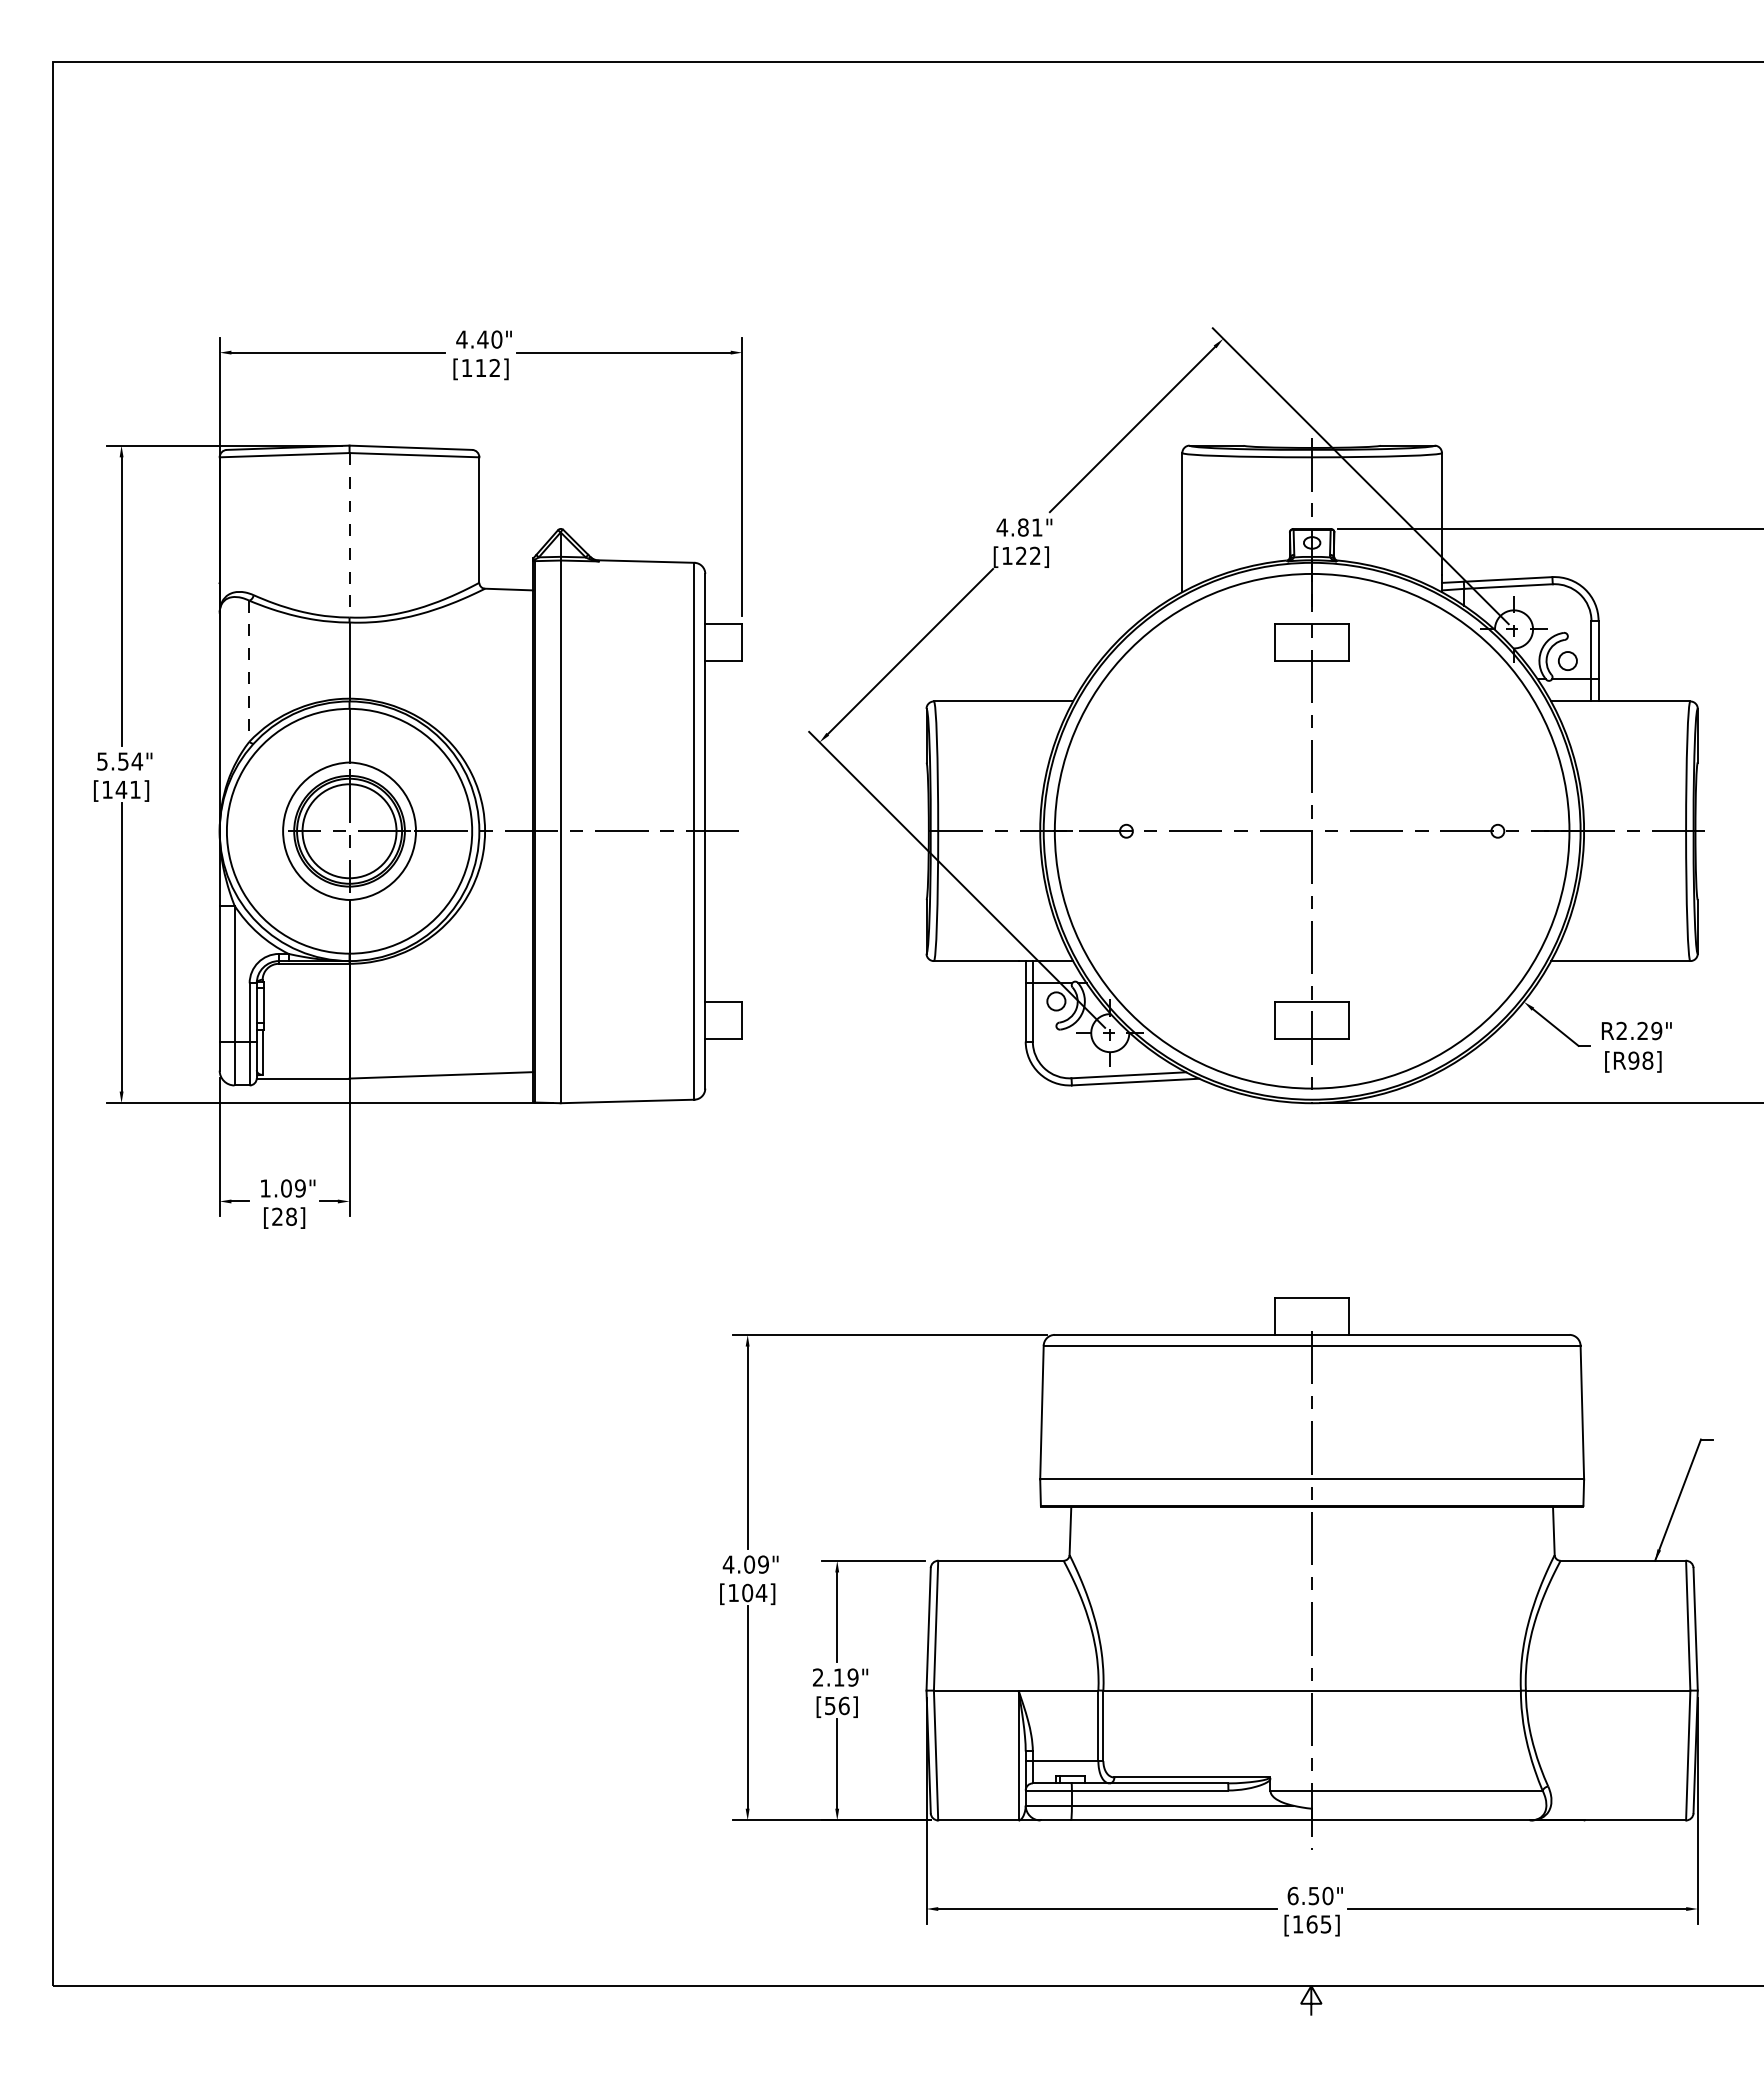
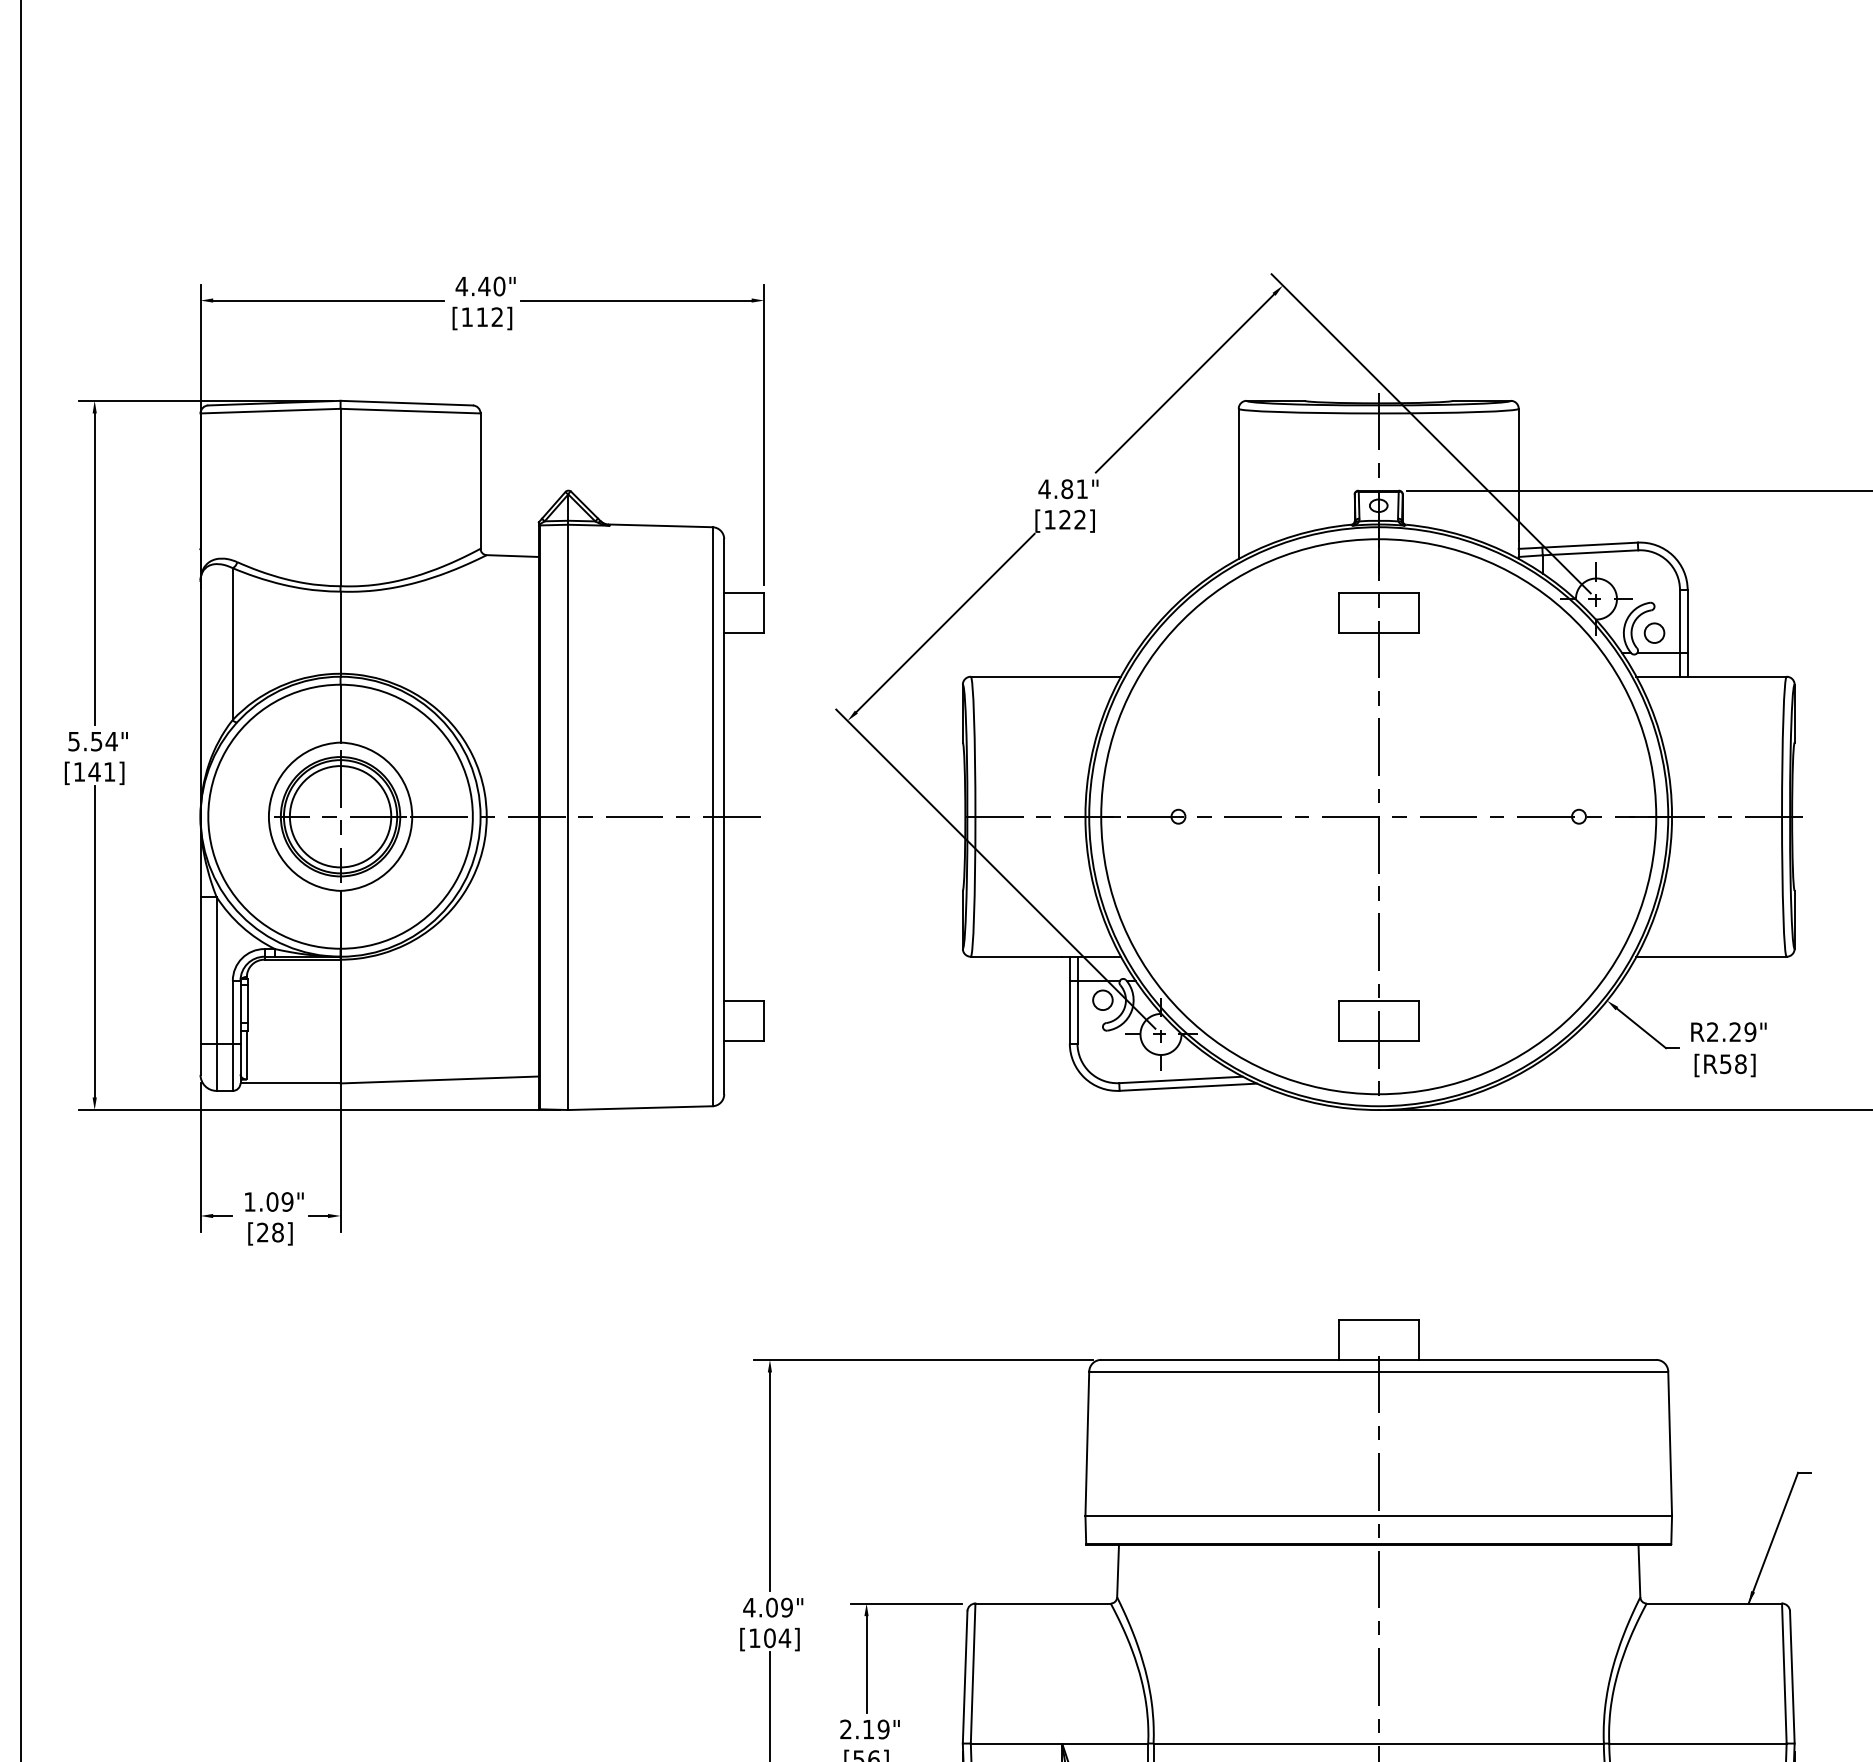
line: (349, 535) -> (340, 497), dashed -> solid
line: (249, 671) -> (232, 644), dashed -> solid
text: (1633, 1060) -> (1725, 1063), [R98] -> [R58]

